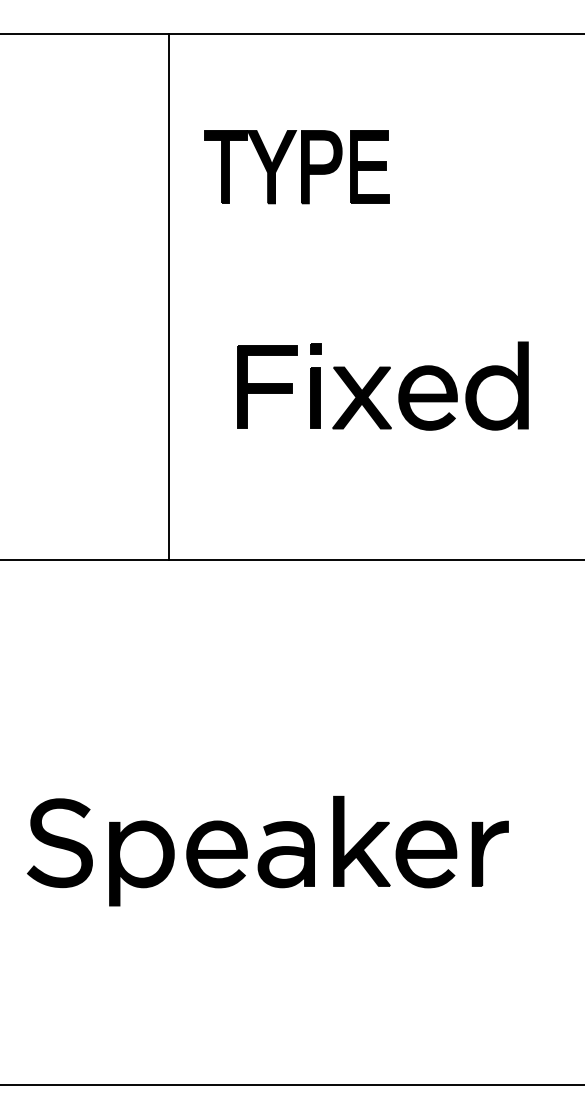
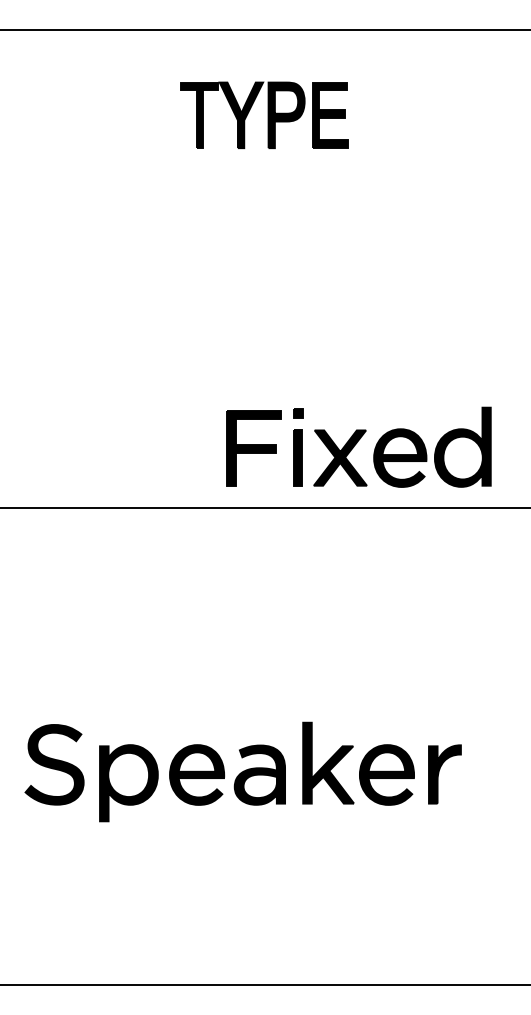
part: (296, 167) -> (263, 115), moved
line: (168, 296) -> (153, 268), removed
part: (382, 385) -> (358, 446), moved

